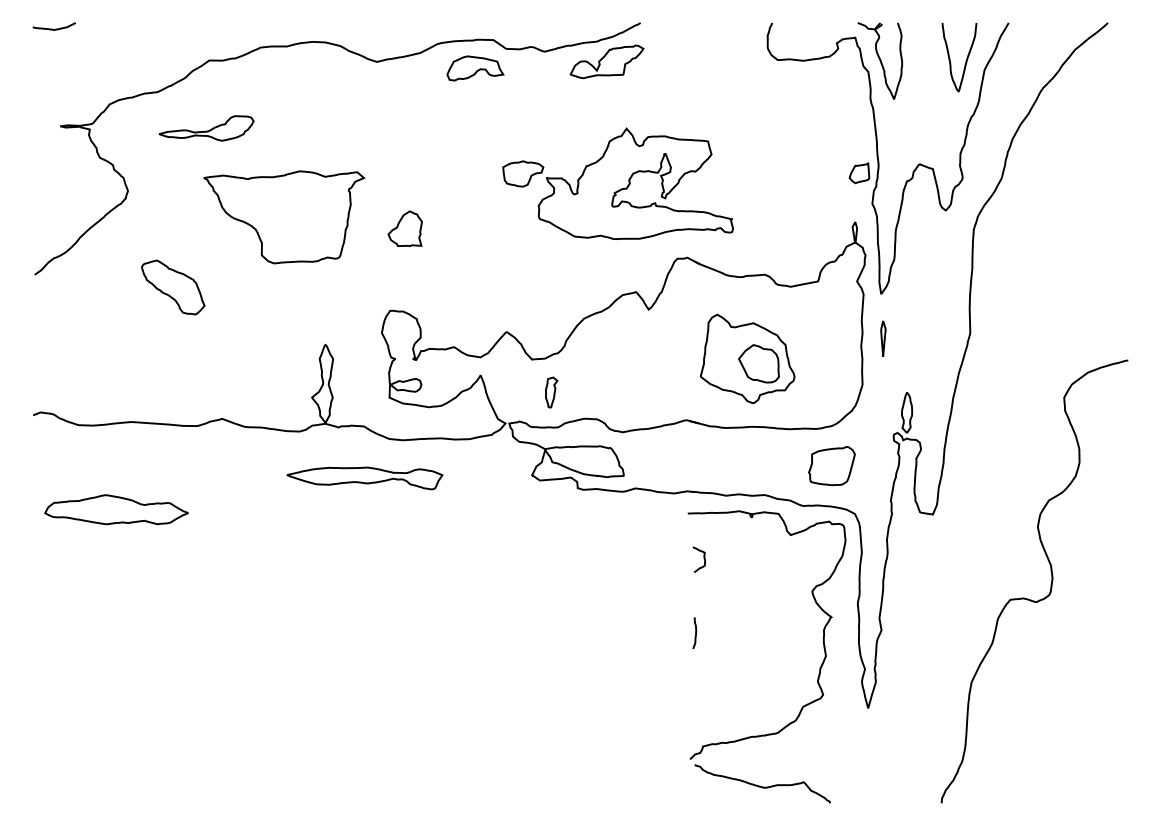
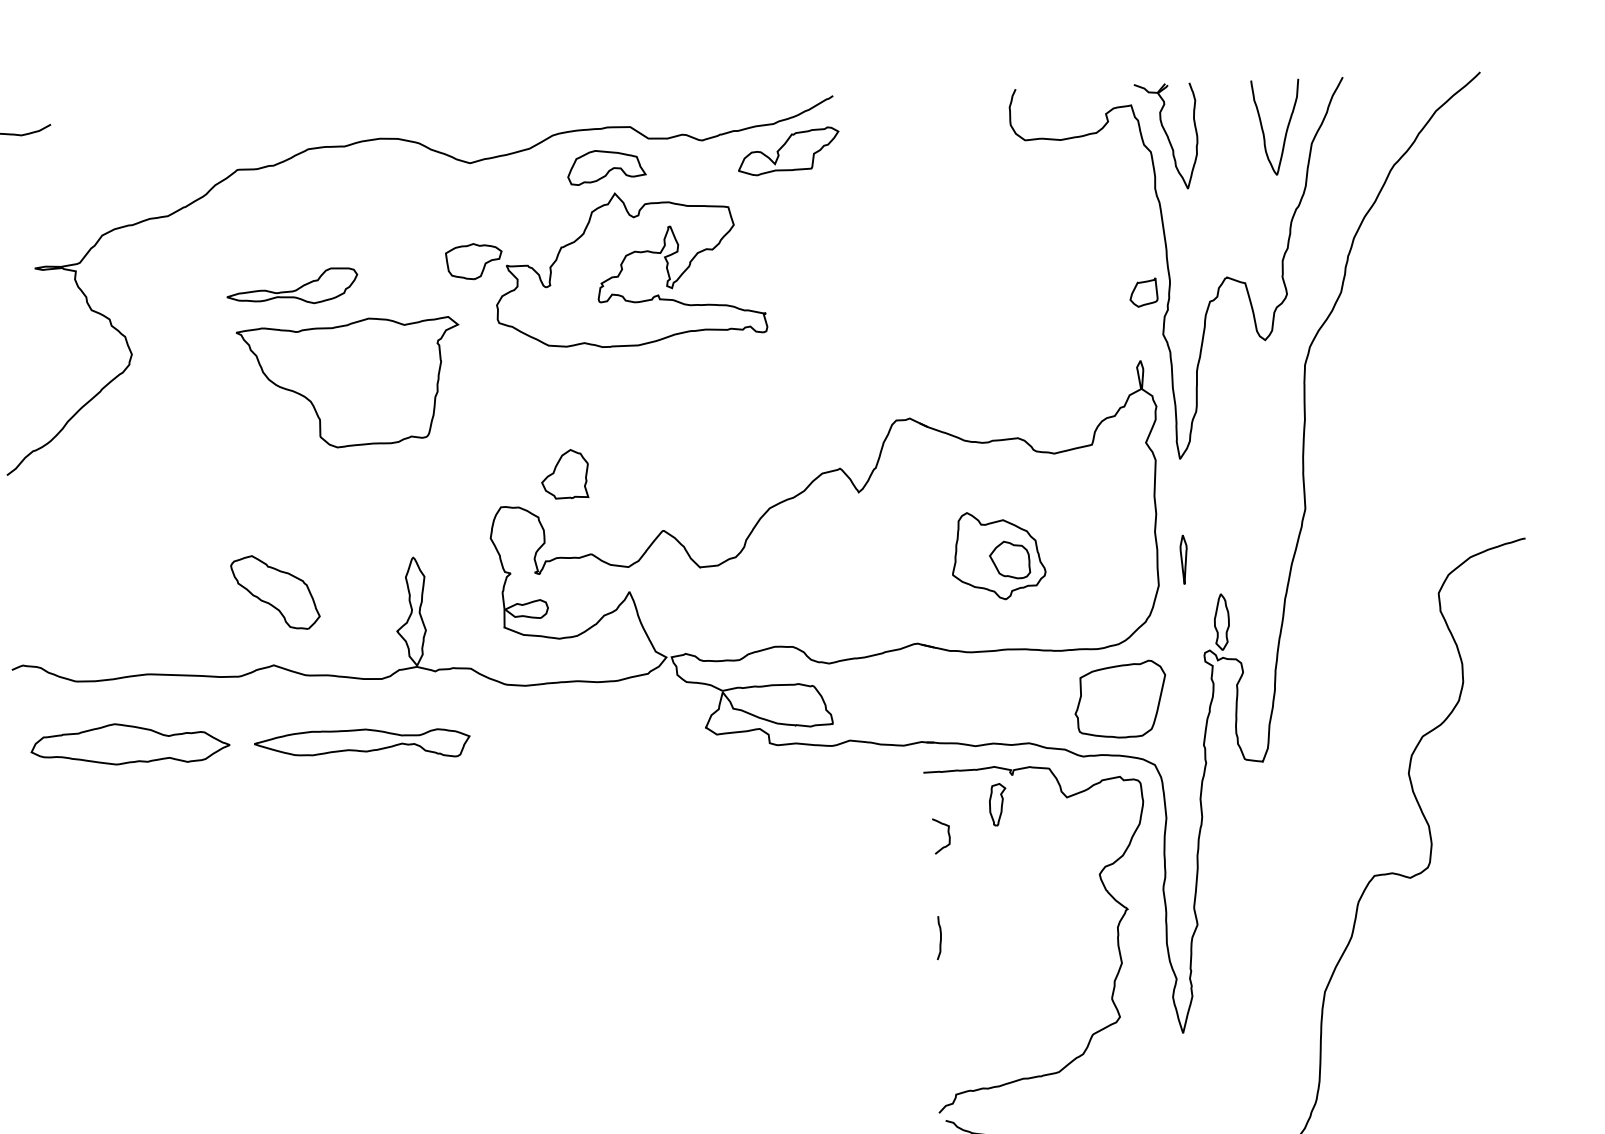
part: (206, 128) -> (292, 287), moved
part: (617, 183) -> (605, 269), moved
part: (404, 228) -> (564, 473), moved
part: (173, 287) -> (275, 592), moved
part: (883, 338) -> (1184, 559), moved
part: (747, 358) -> (998, 555), size x0.71
part: (551, 392) -> (997, 804), moved
part: (831, 465) -> (1119, 698), size x1.43
part: (364, 478) -> (361, 744), moved
part: (116, 509) -> (130, 743), moved

